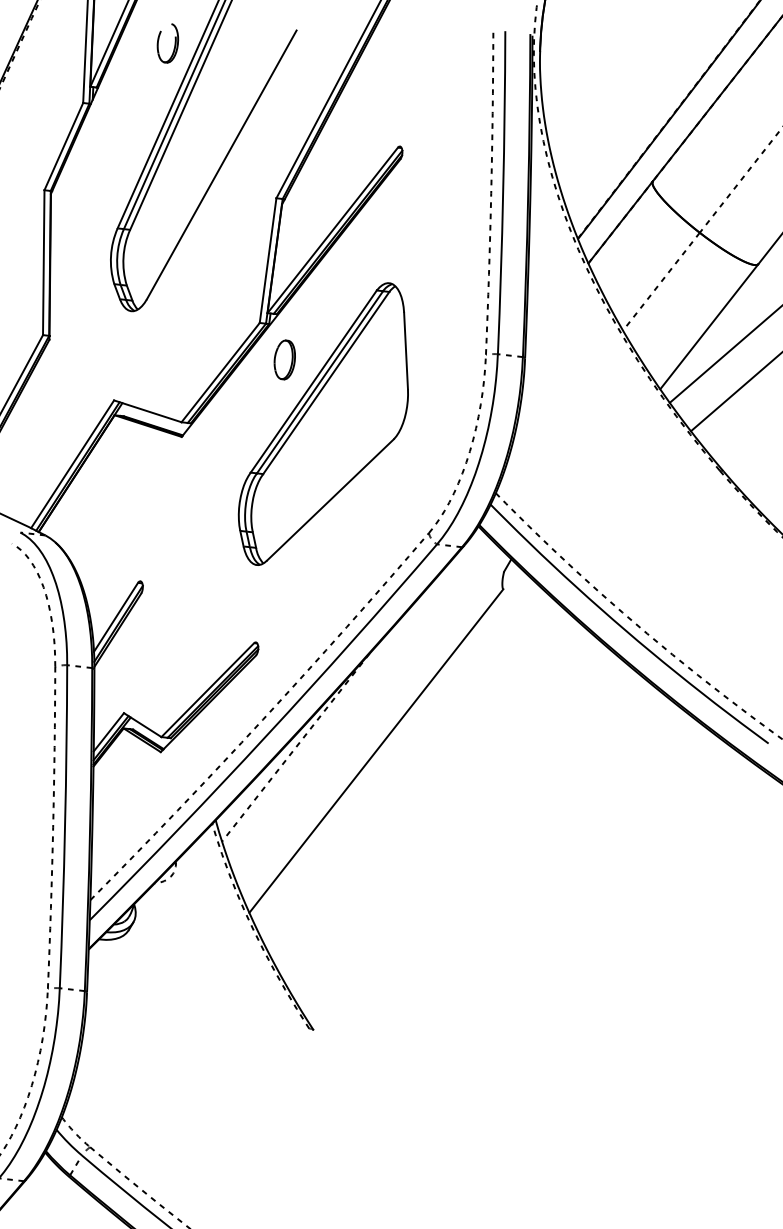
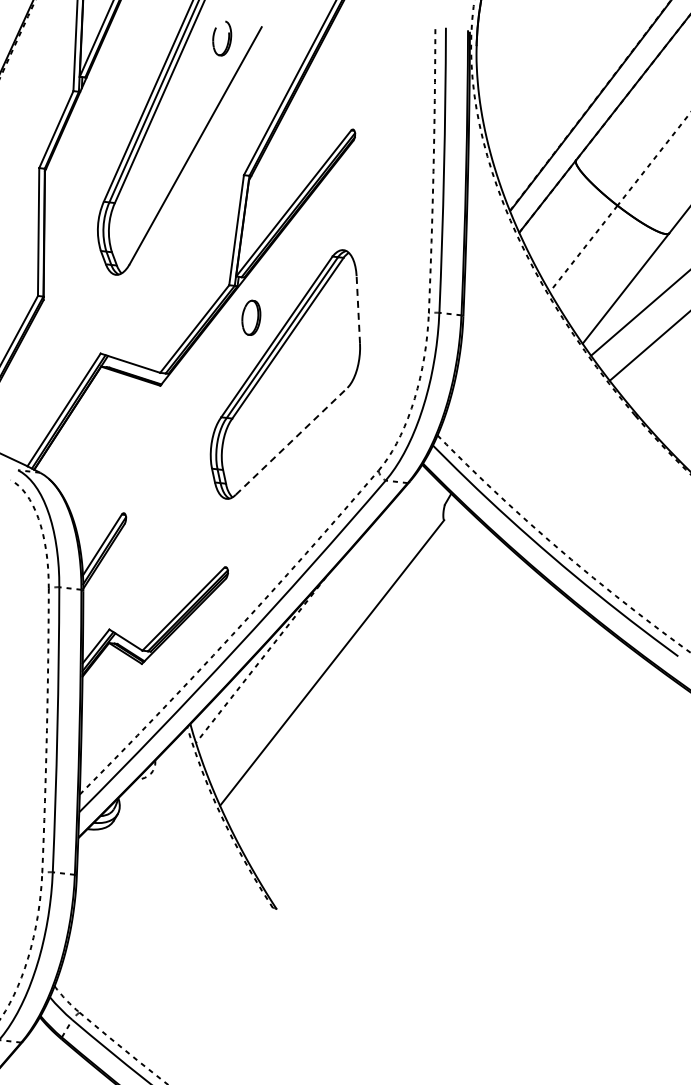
part: (168, 43) -> (222, 38), moved
line: (406, 351) -> (358, 310), solid -> dashed
line: (331, 500) -> (292, 441), solid -> dashed

